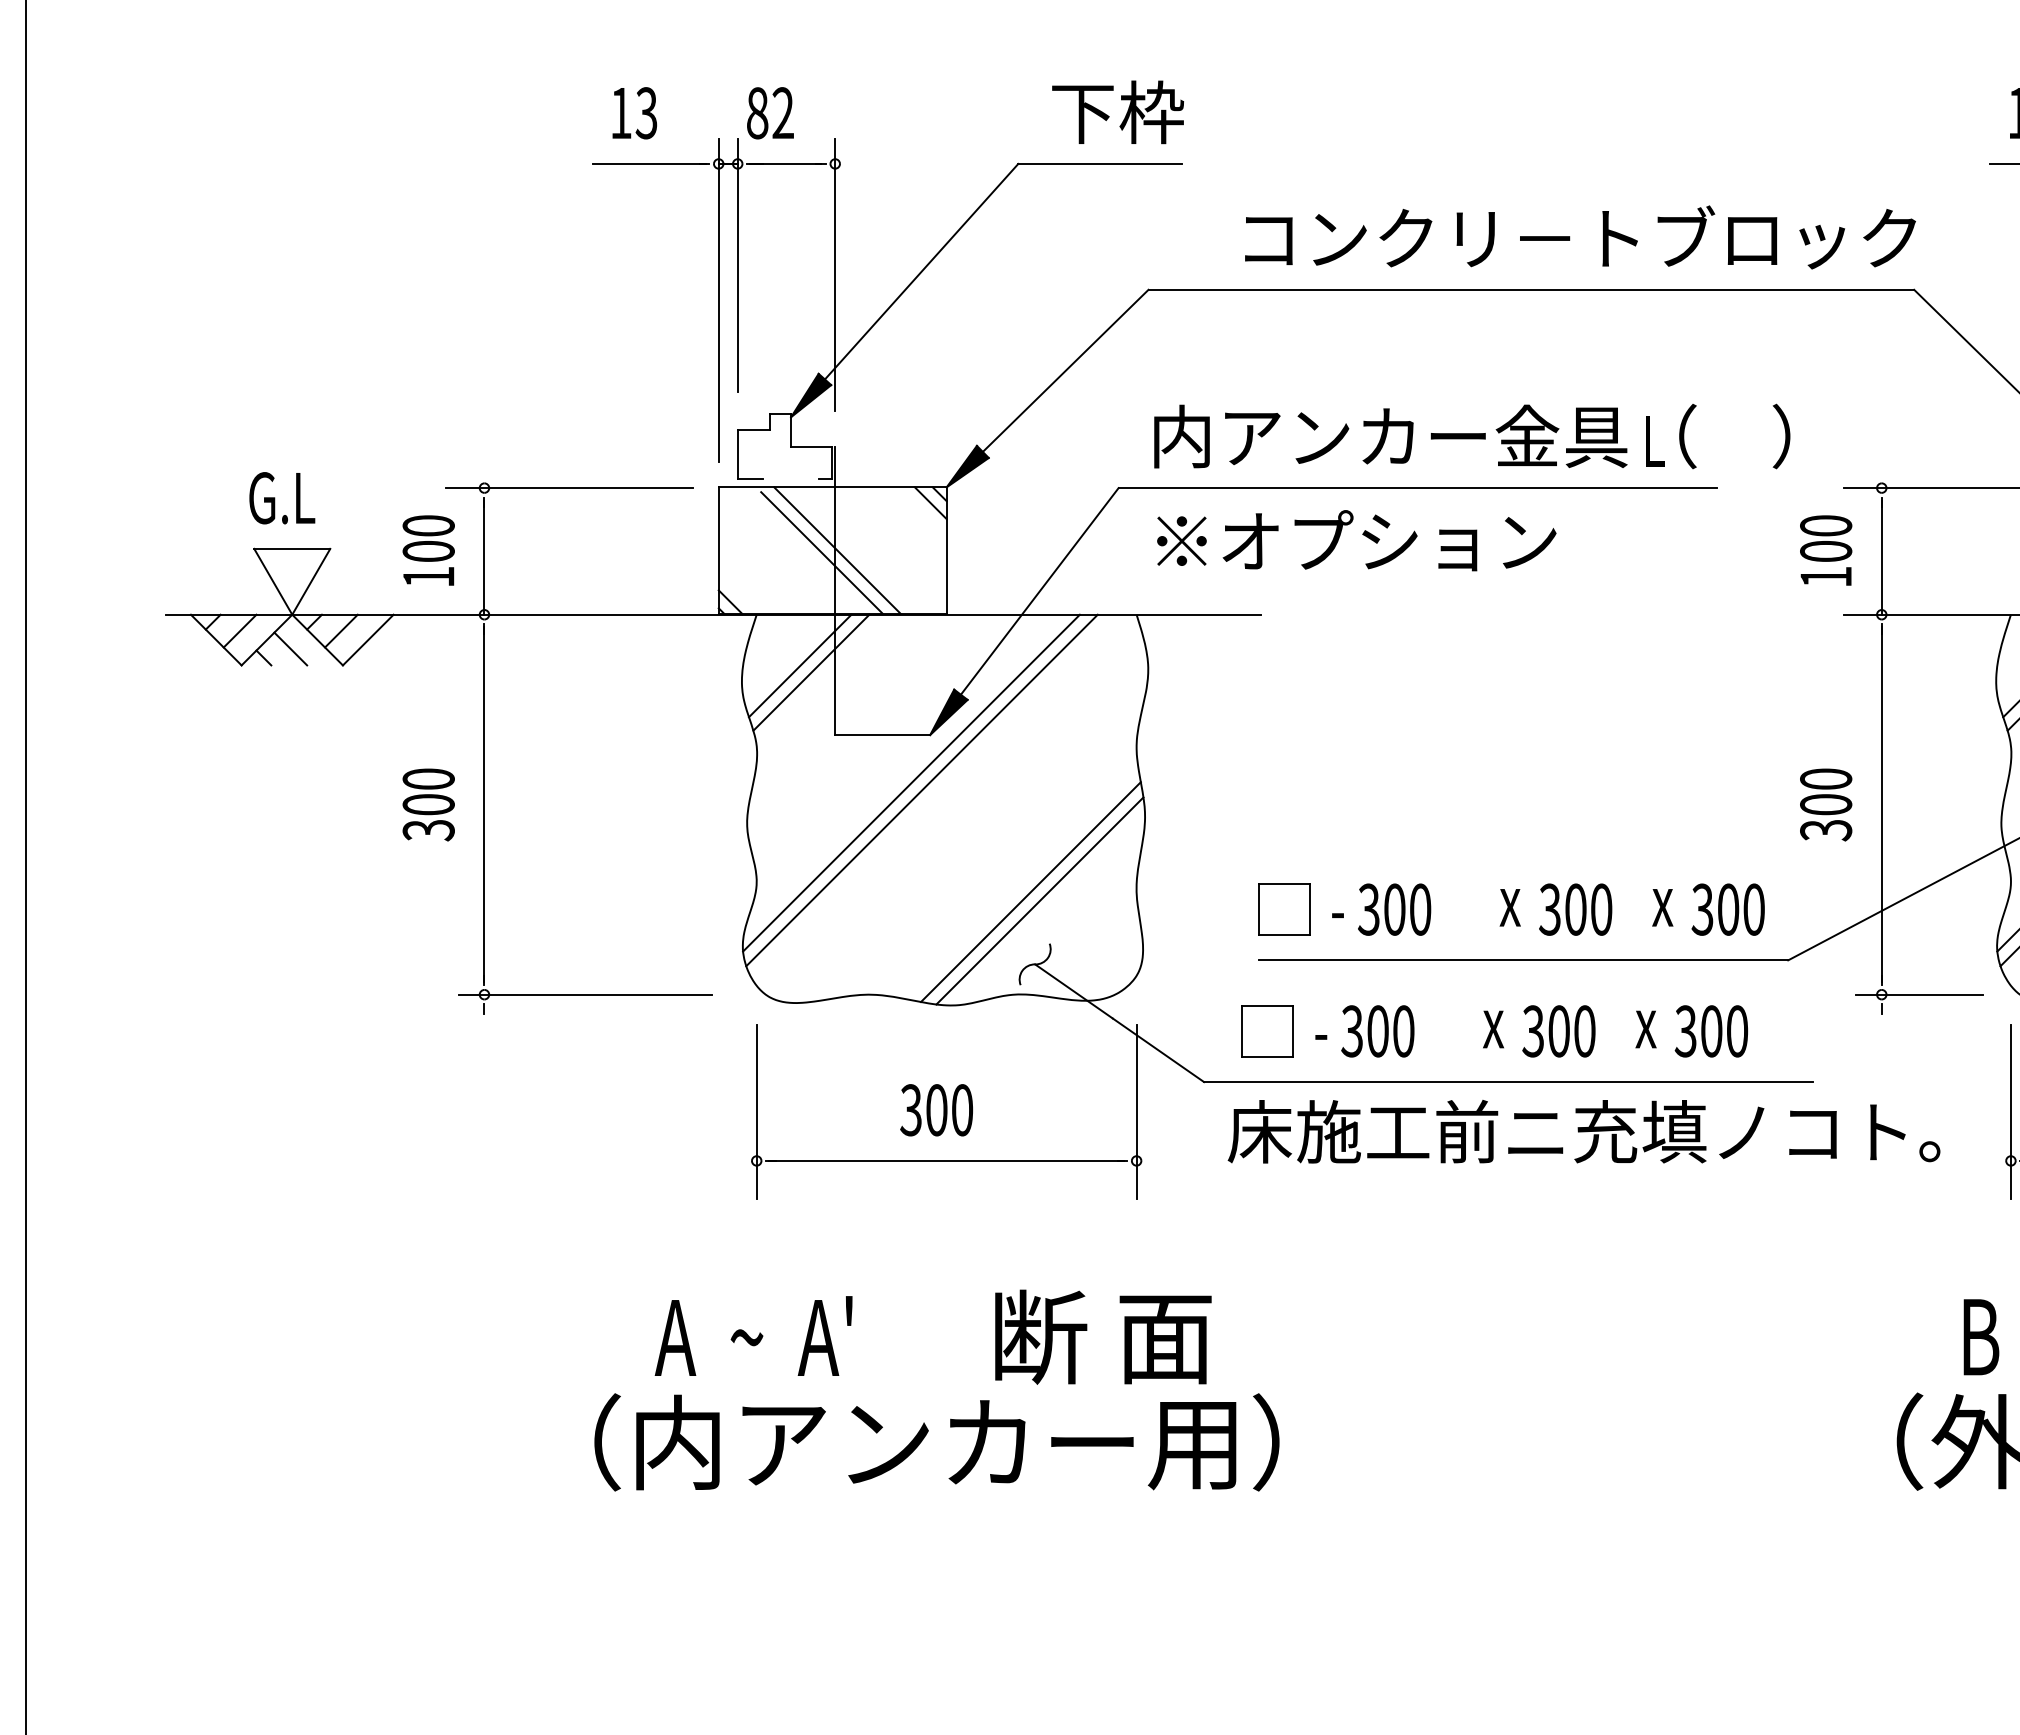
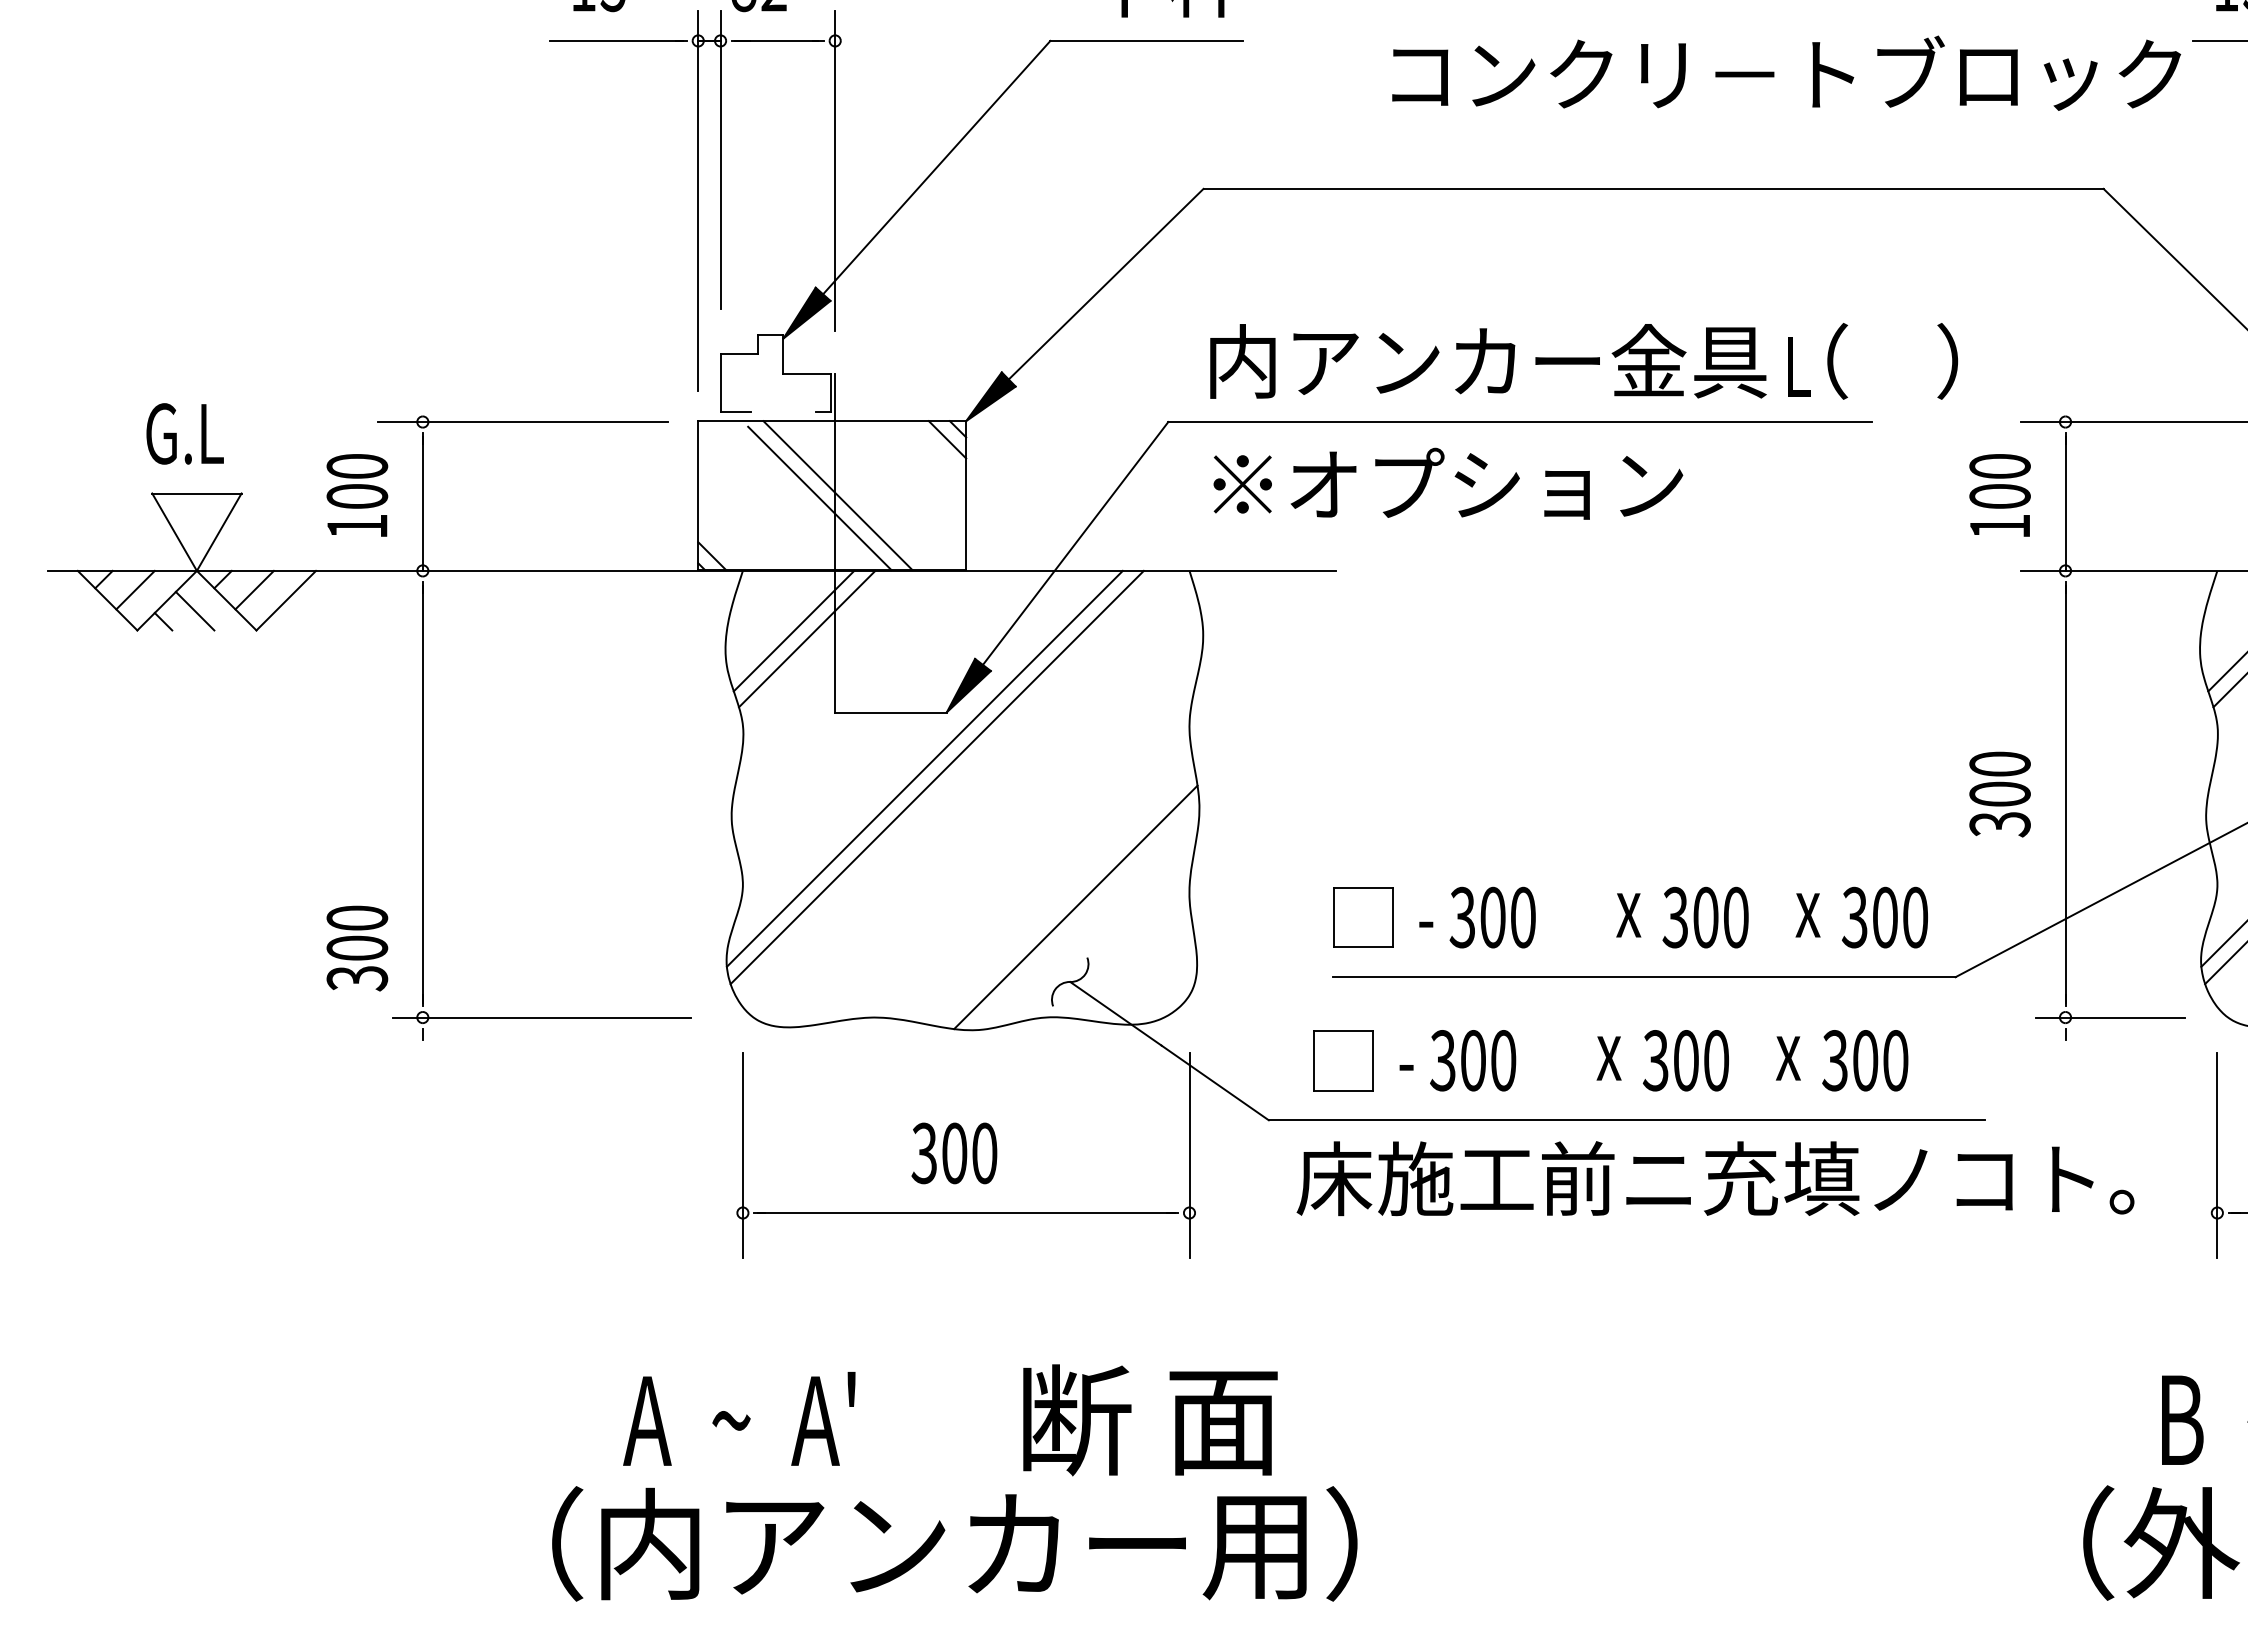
text: (1580, 237) -> (1786, 73), moved
text: (428, 804) -> (357, 947), moved
line: (1030, 892) -> (1064, 897), removed

